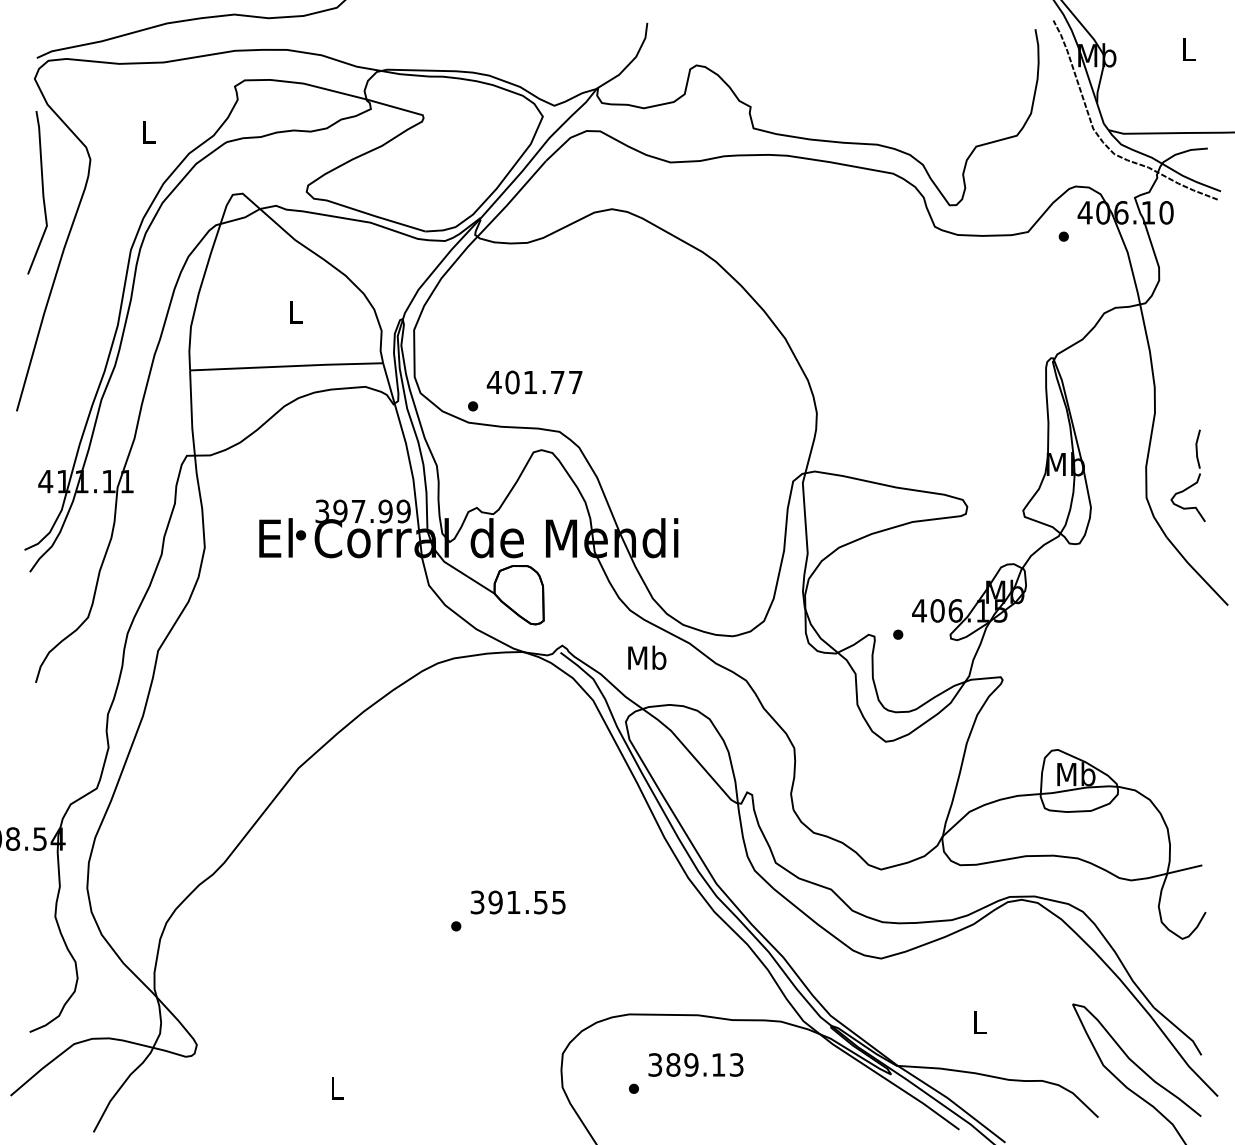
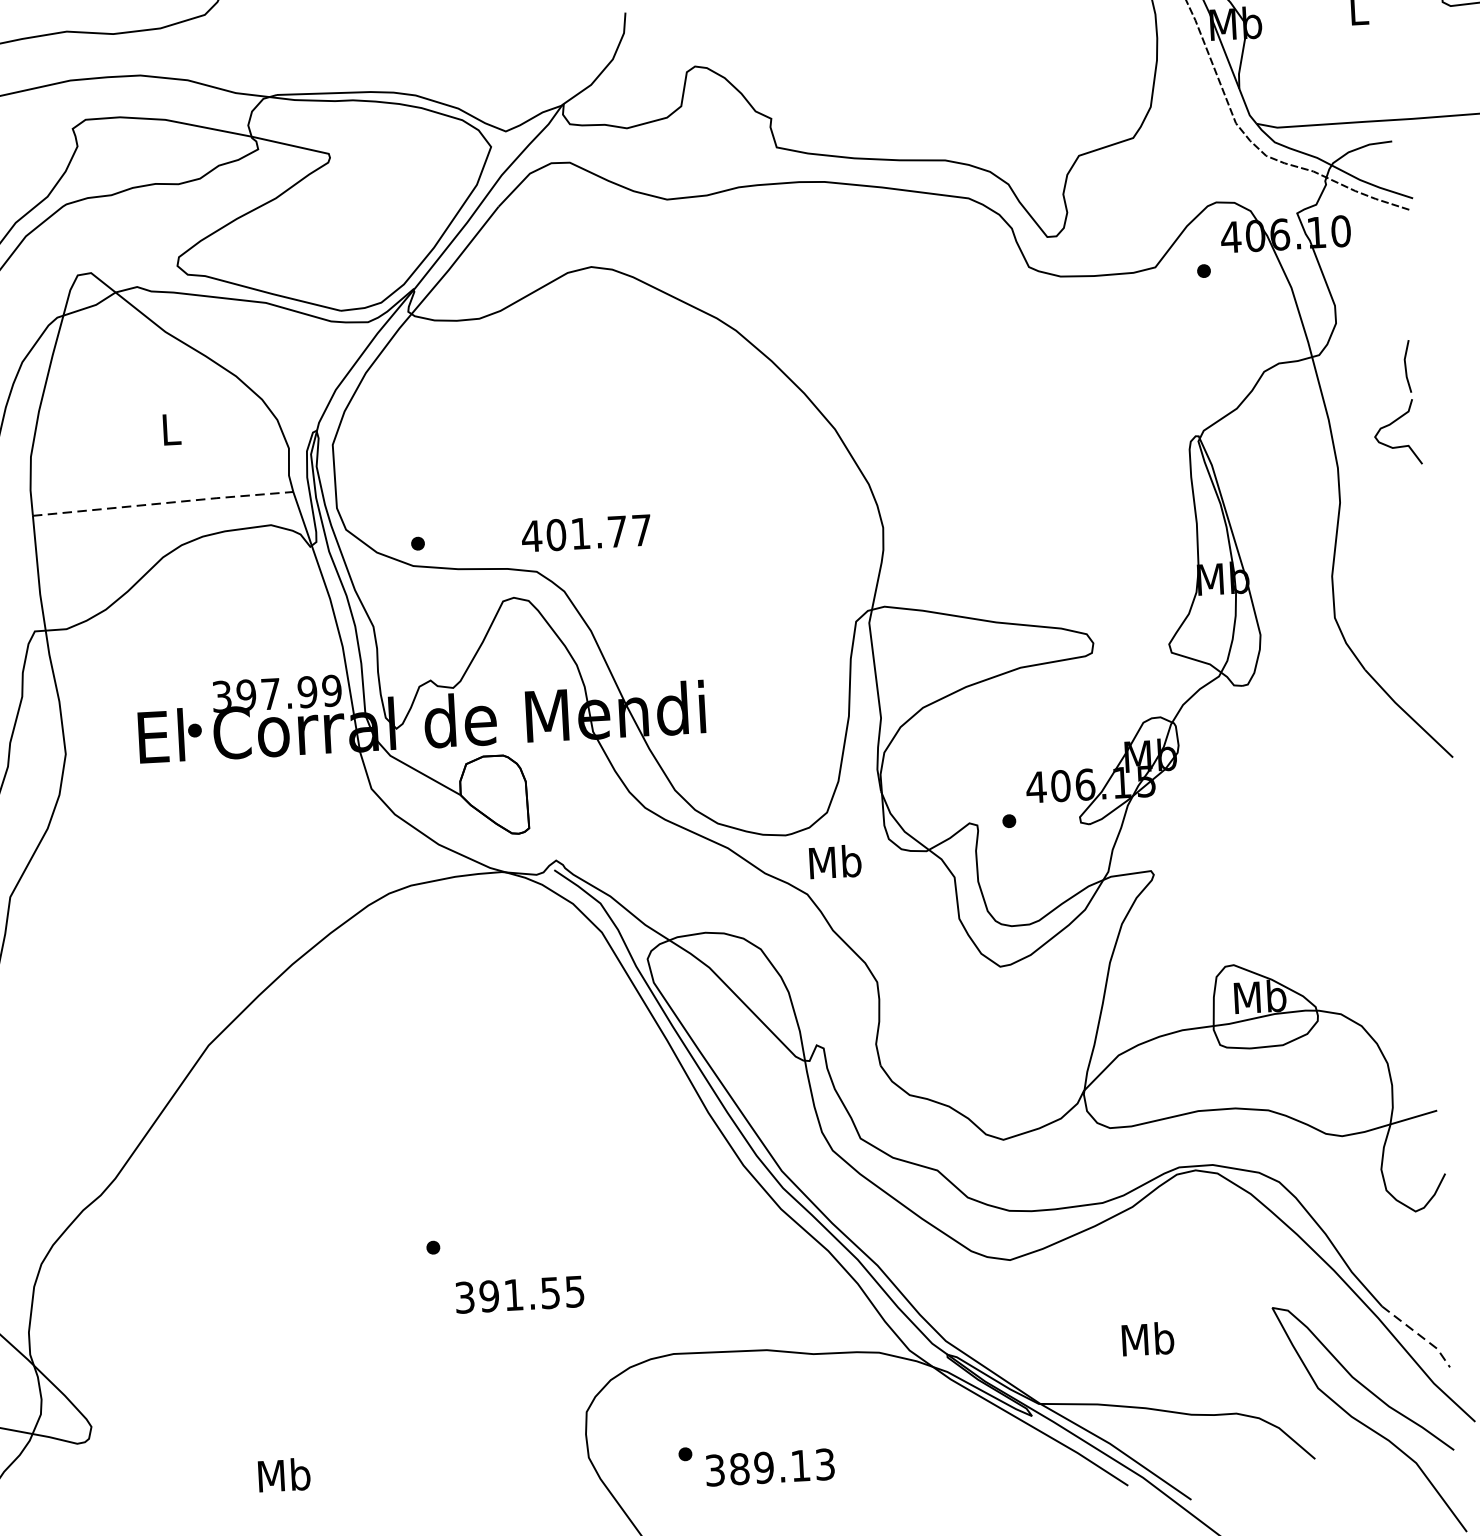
line: (287, 366) -> (164, 503), solid -> dashed
text: (534, 382) -> (586, 533), moved
part: (1191, 484) -> (1401, 414), moved
text: (647, 657) -> (835, 861), moved
text: (517, 902) -> (518, 1294), moved
text: (979, 1022) -> (1147, 1339), L -> Mb
line: (1180, 1030) -> (1419, 1335), solid -> dashed
text: (695, 1064) -> (769, 1466), moved
text: (337, 1088) -> (284, 1475), L -> Mb

